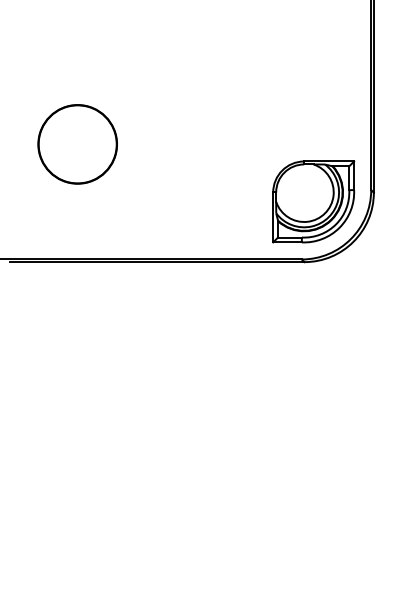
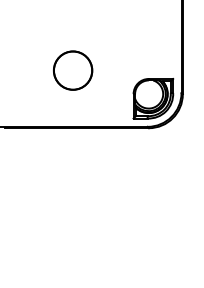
circle: (78, 144) -> (73, 70), moved

